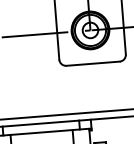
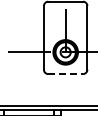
line: (94, 64) -> (66, 74), solid -> dashed

